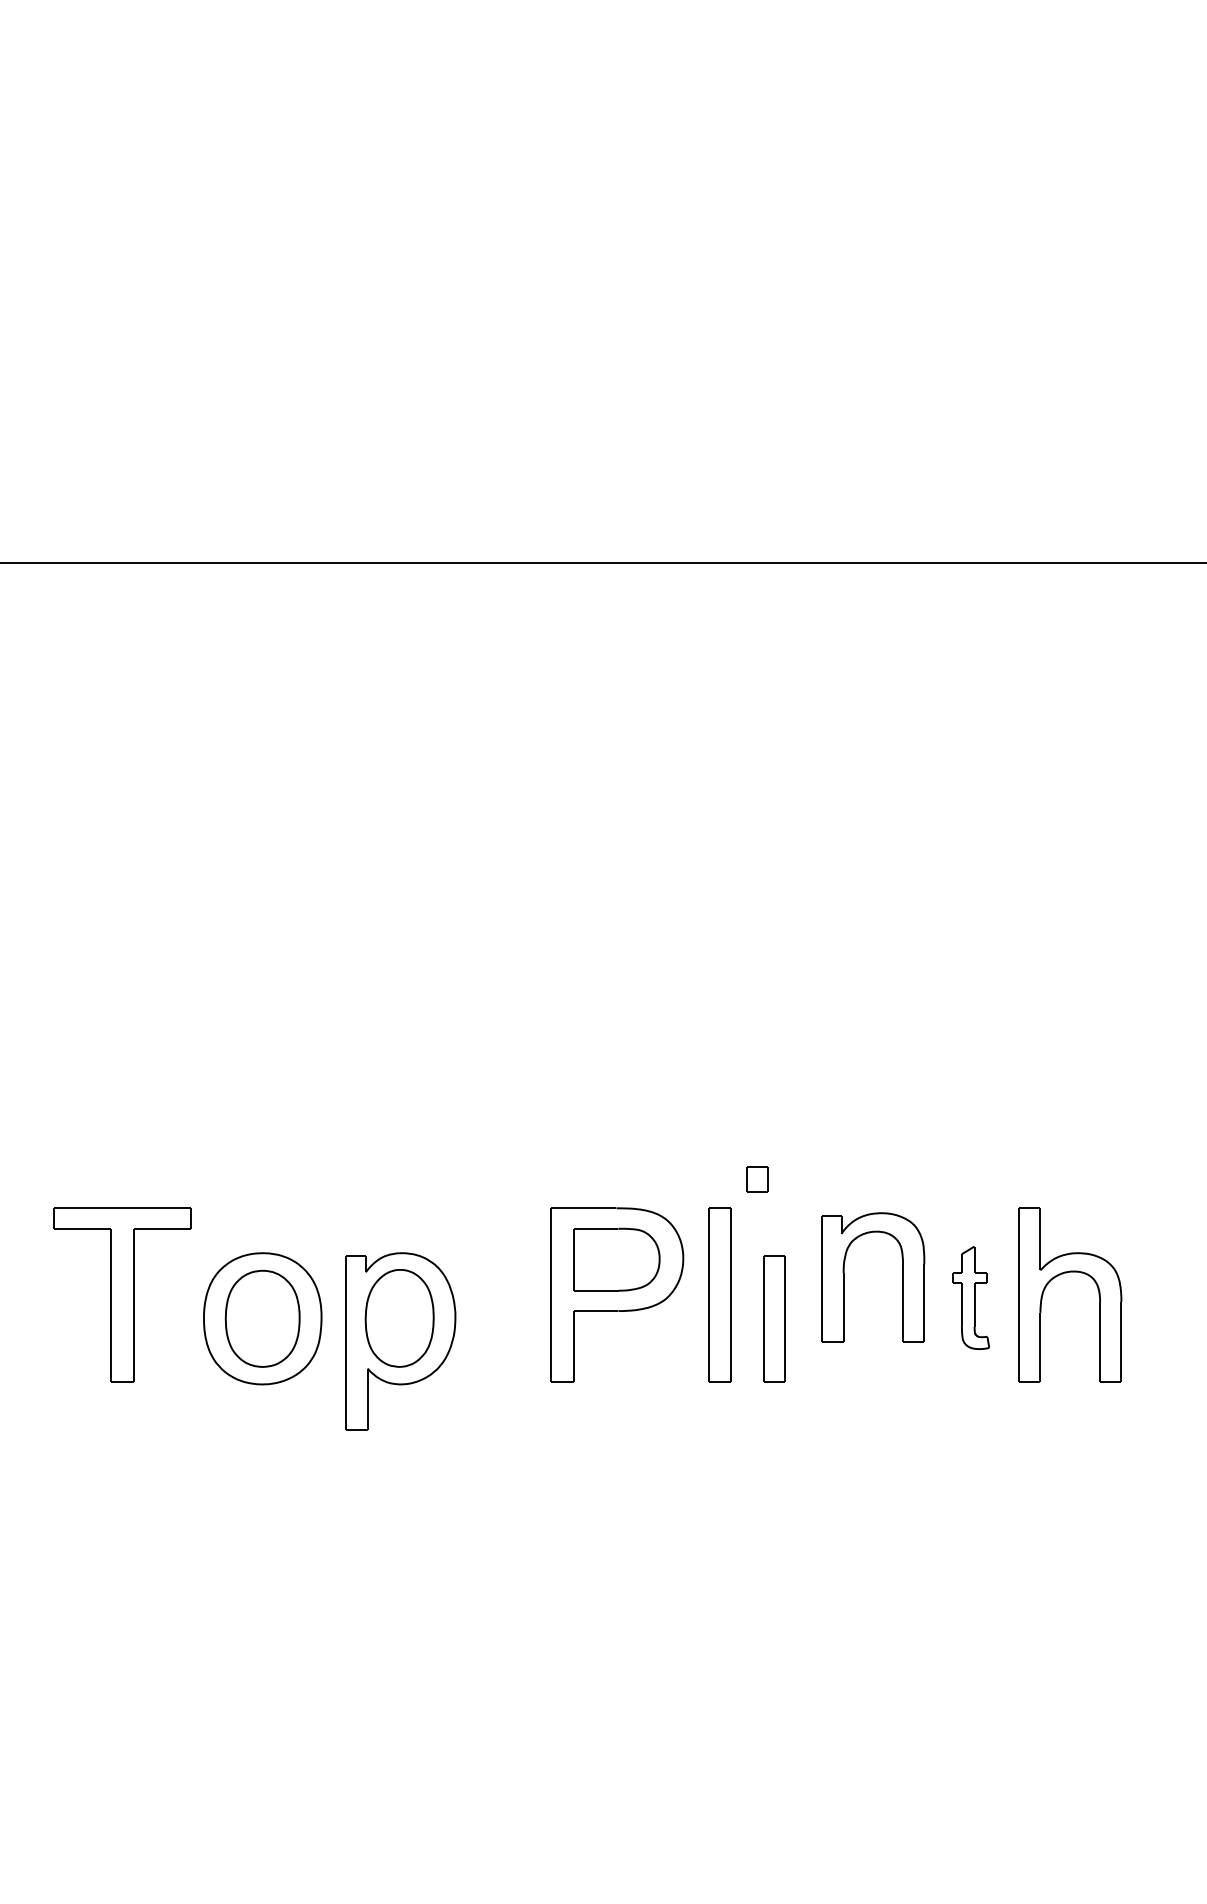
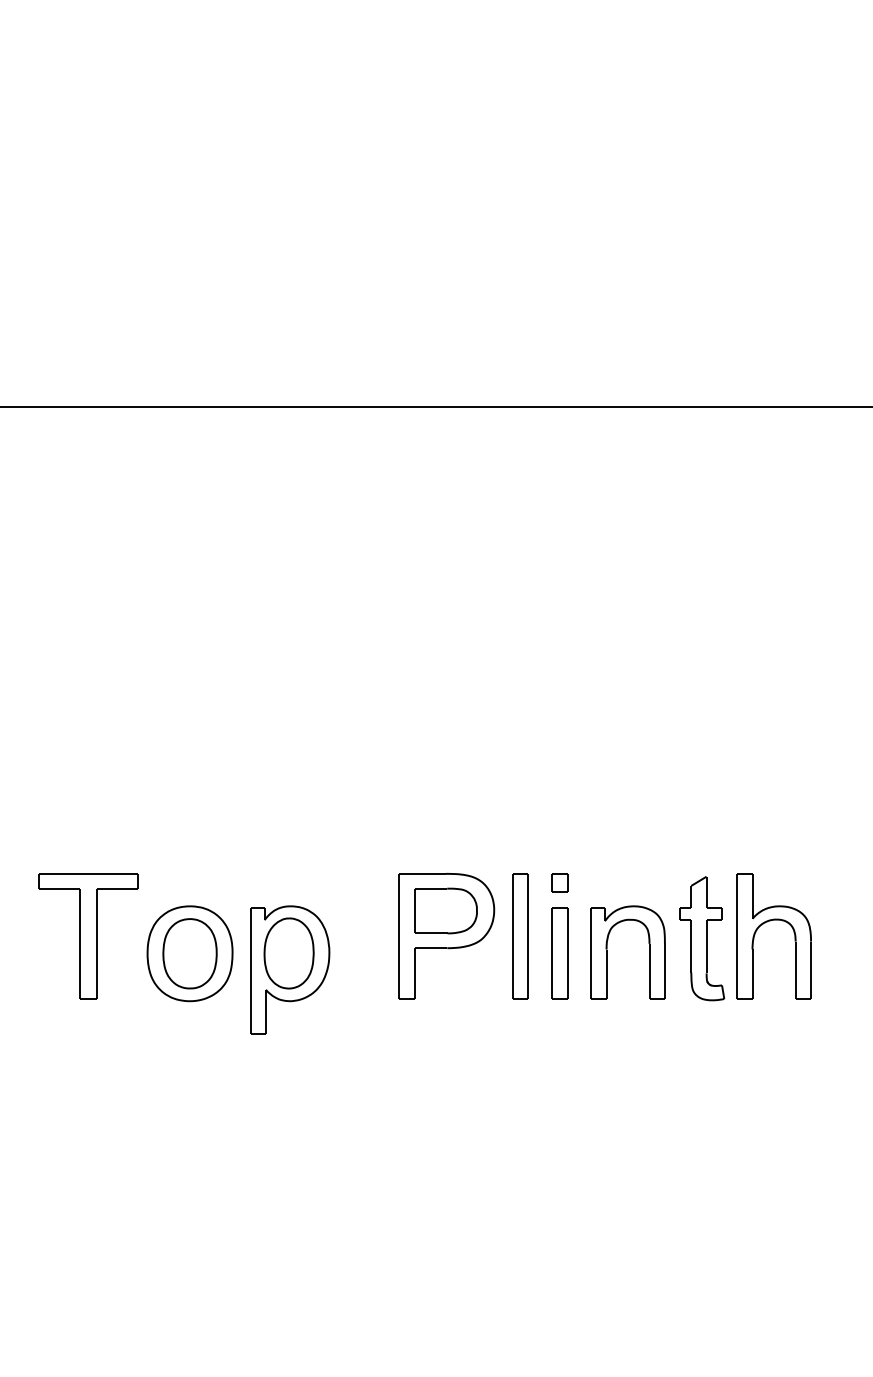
part: (757, 1179) -> (560, 882), moved
part: (844, 1277) -> (607, 952), moved
part: (970, 1297) -> (701, 938), size x1.67

